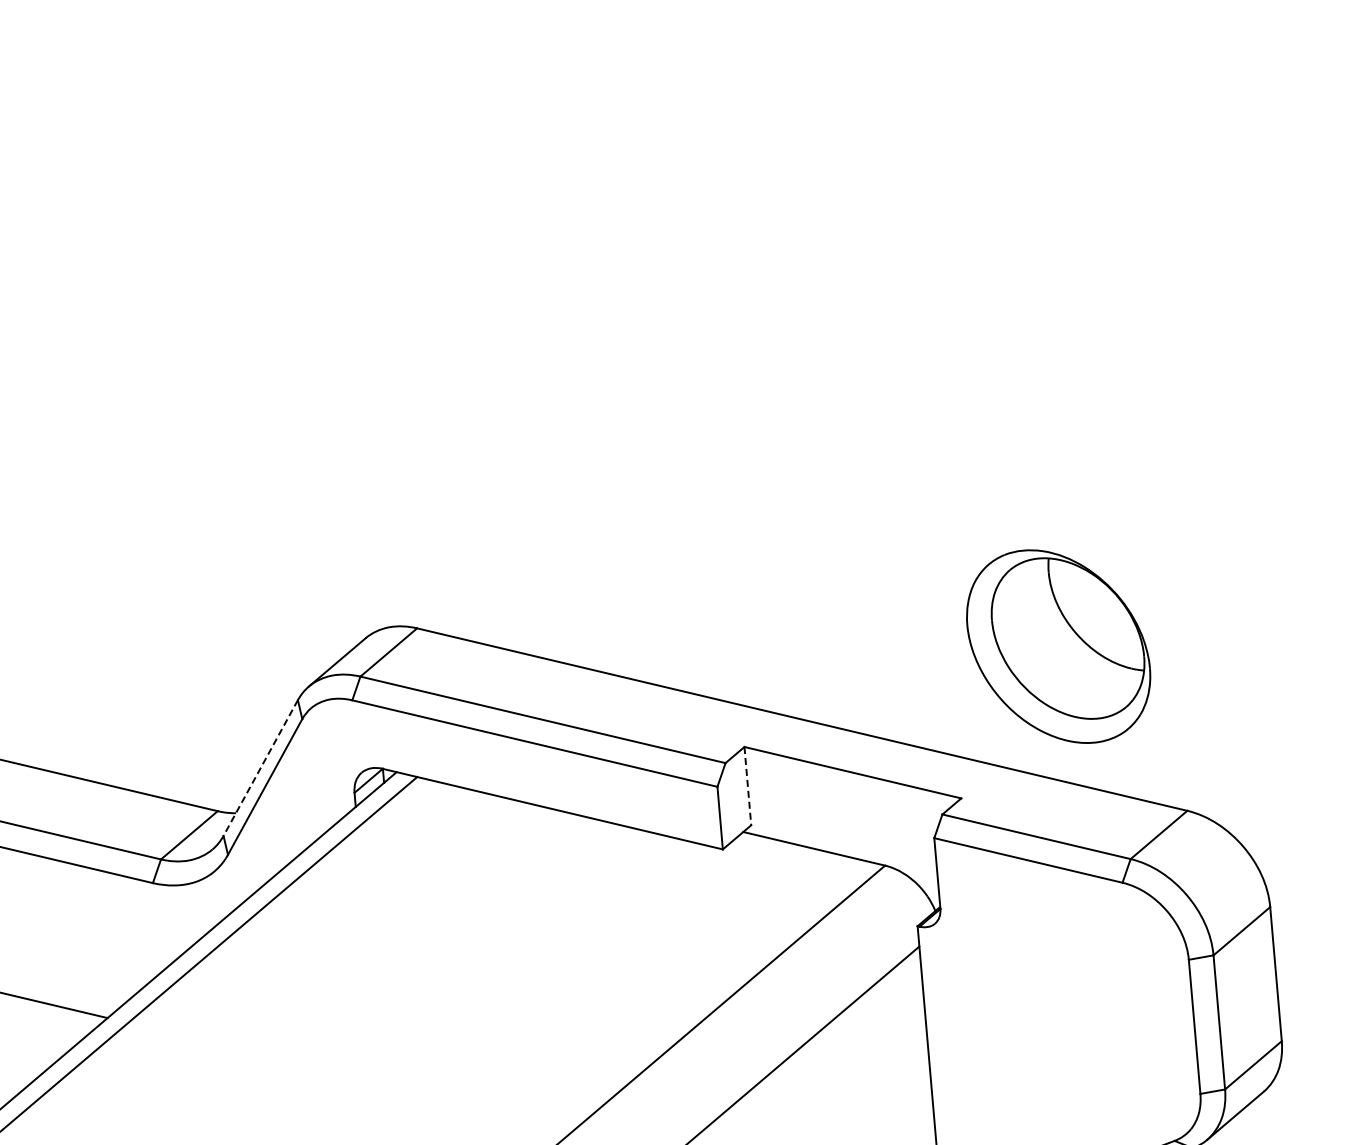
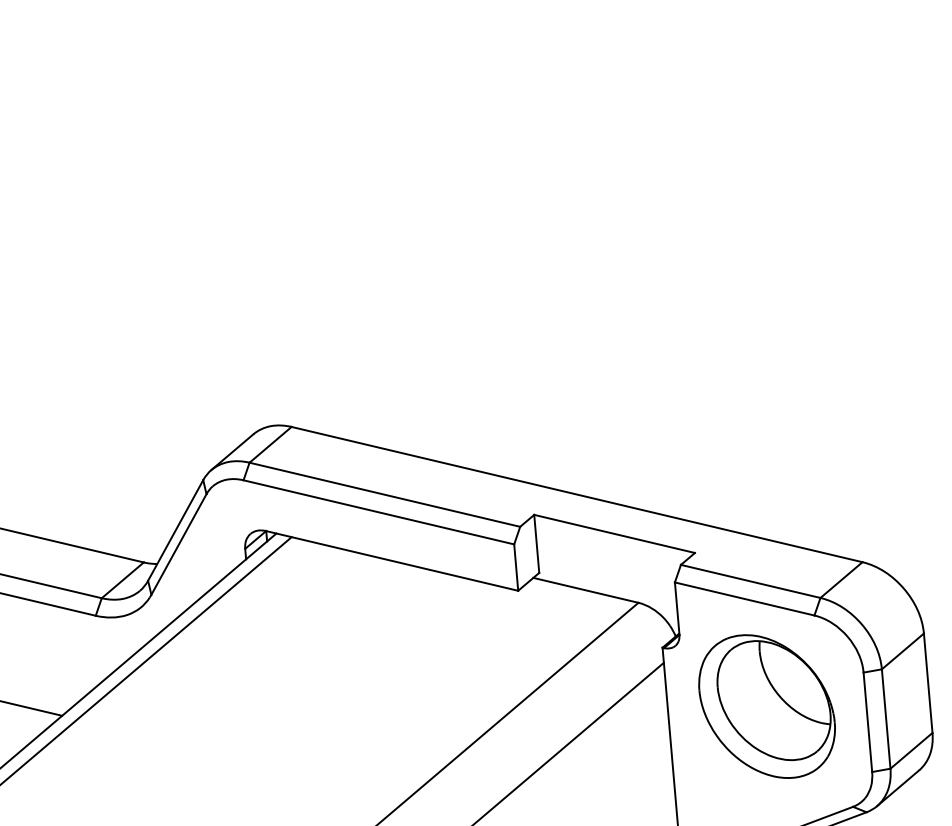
part: (1058, 646) -> (766, 706), moved
line: (260, 768) -> (175, 530), dashed -> solid
line: (747, 786) -> (536, 544), dashed -> solid

